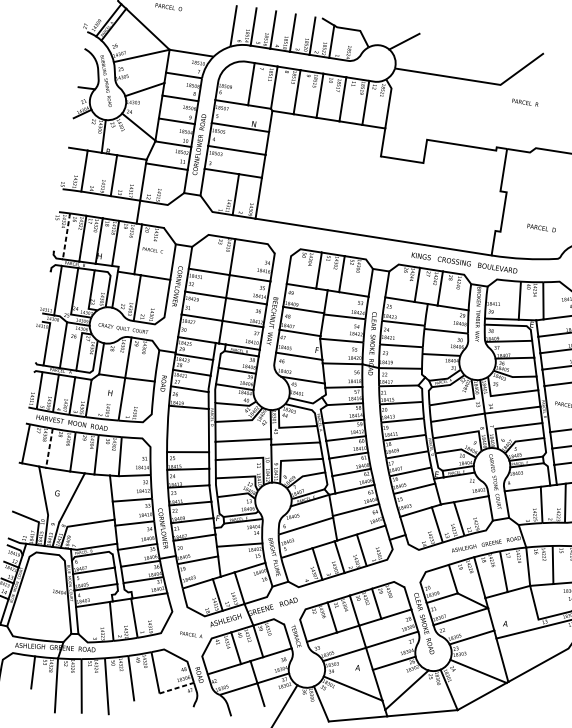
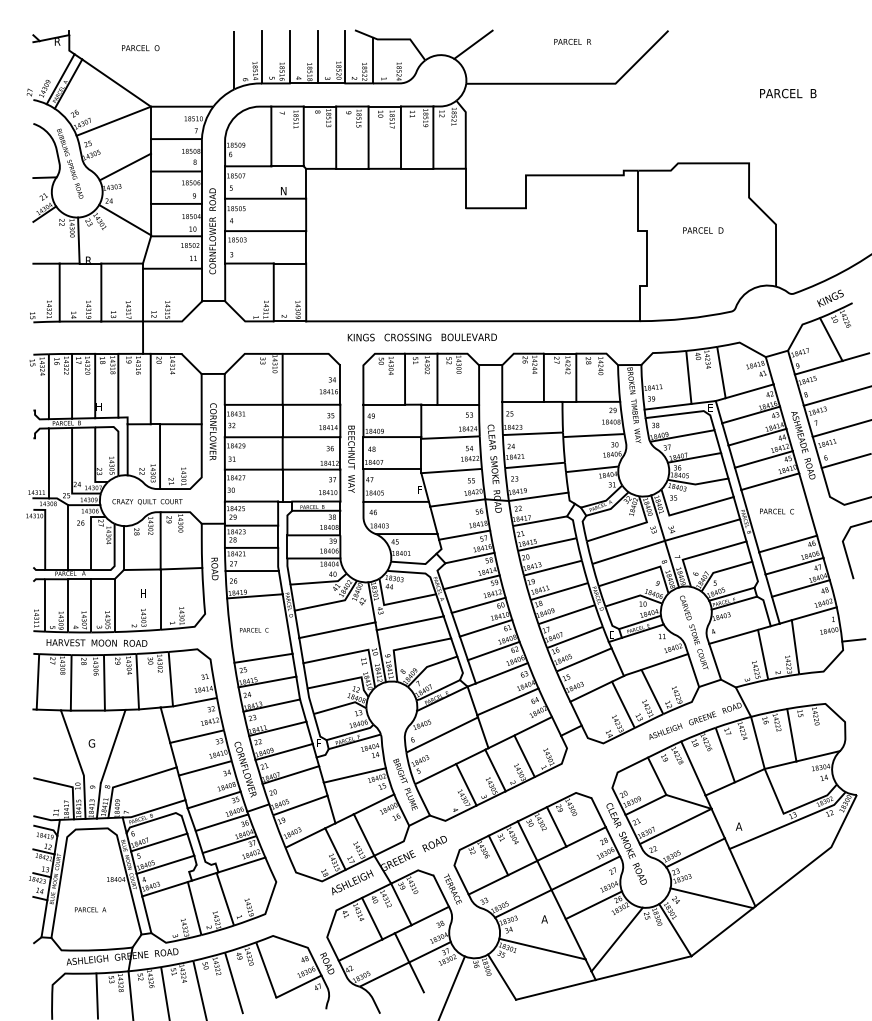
text: (525, 102) -> (572, 41), moved
text: (541, 228) -> (703, 230), moved
line: (66, 236) -> (48, 386), dashed -> solid
text: (153, 250) -> (254, 630), moved
text: (463, 263) -> (421, 337), moved
line: (49, 448) -> (71, 682), dashed -> solid
text: (191, 634) -> (90, 909), moved
line: (177, 688) -> (299, 986), dashed -> solid

